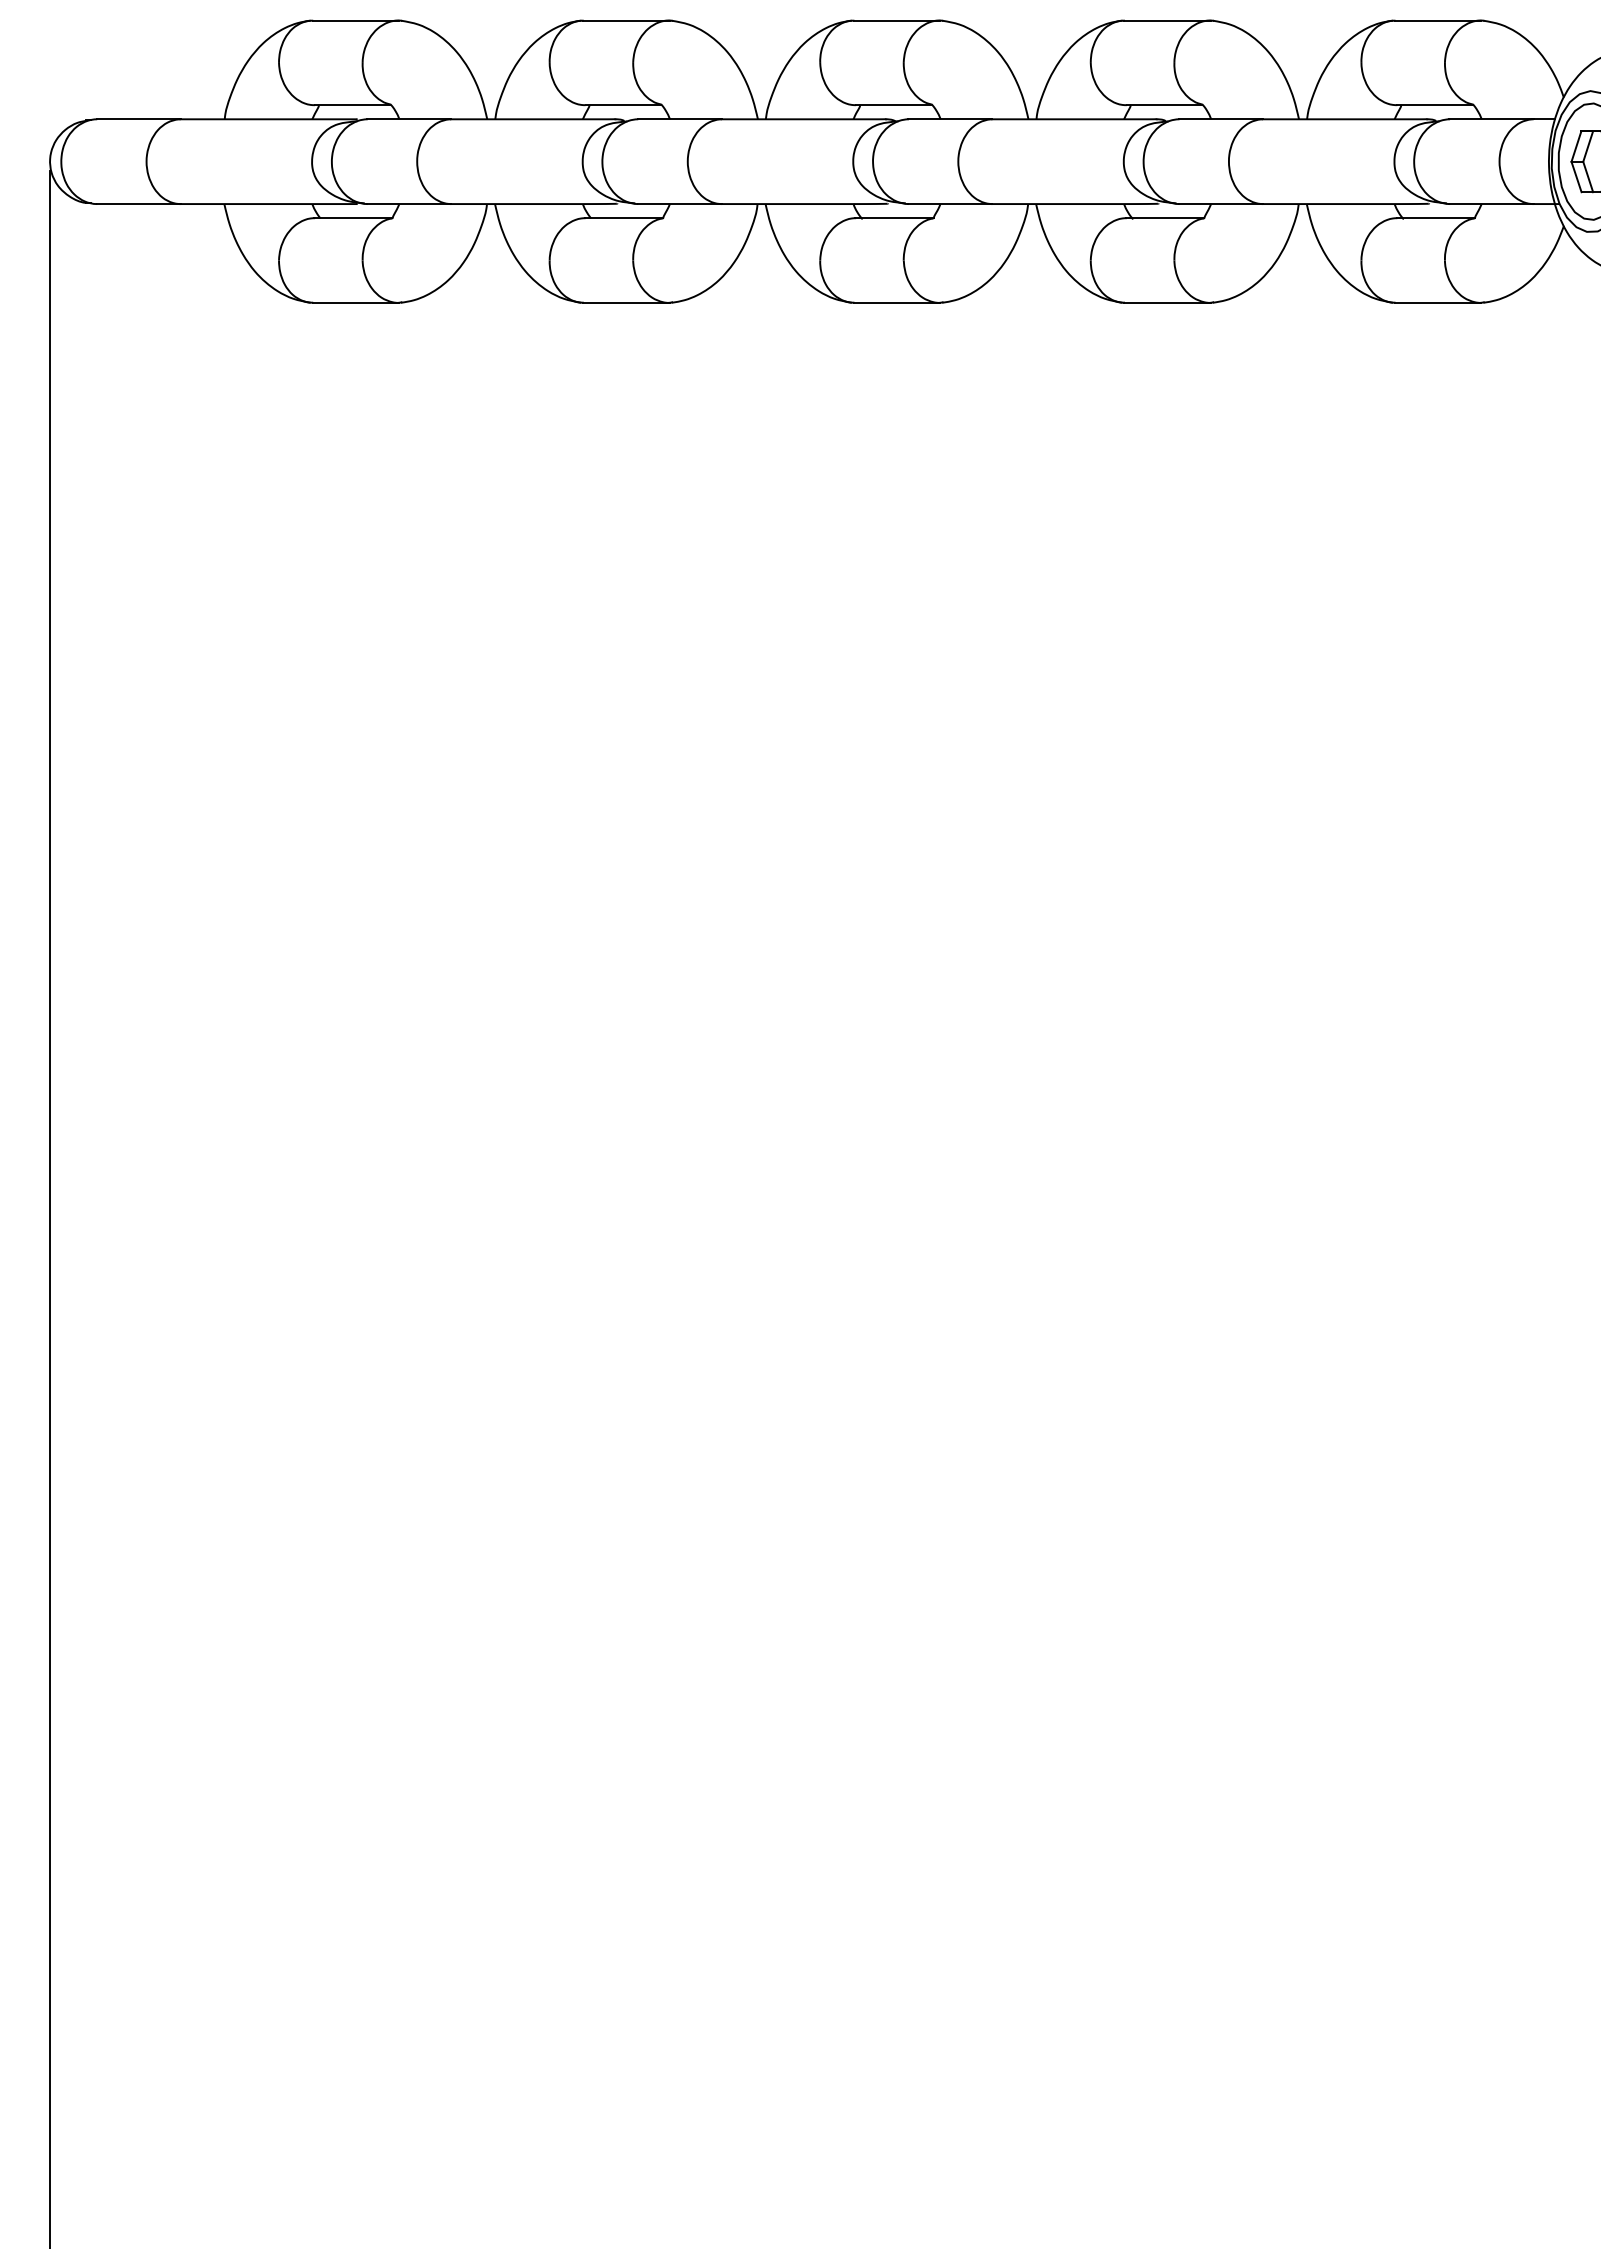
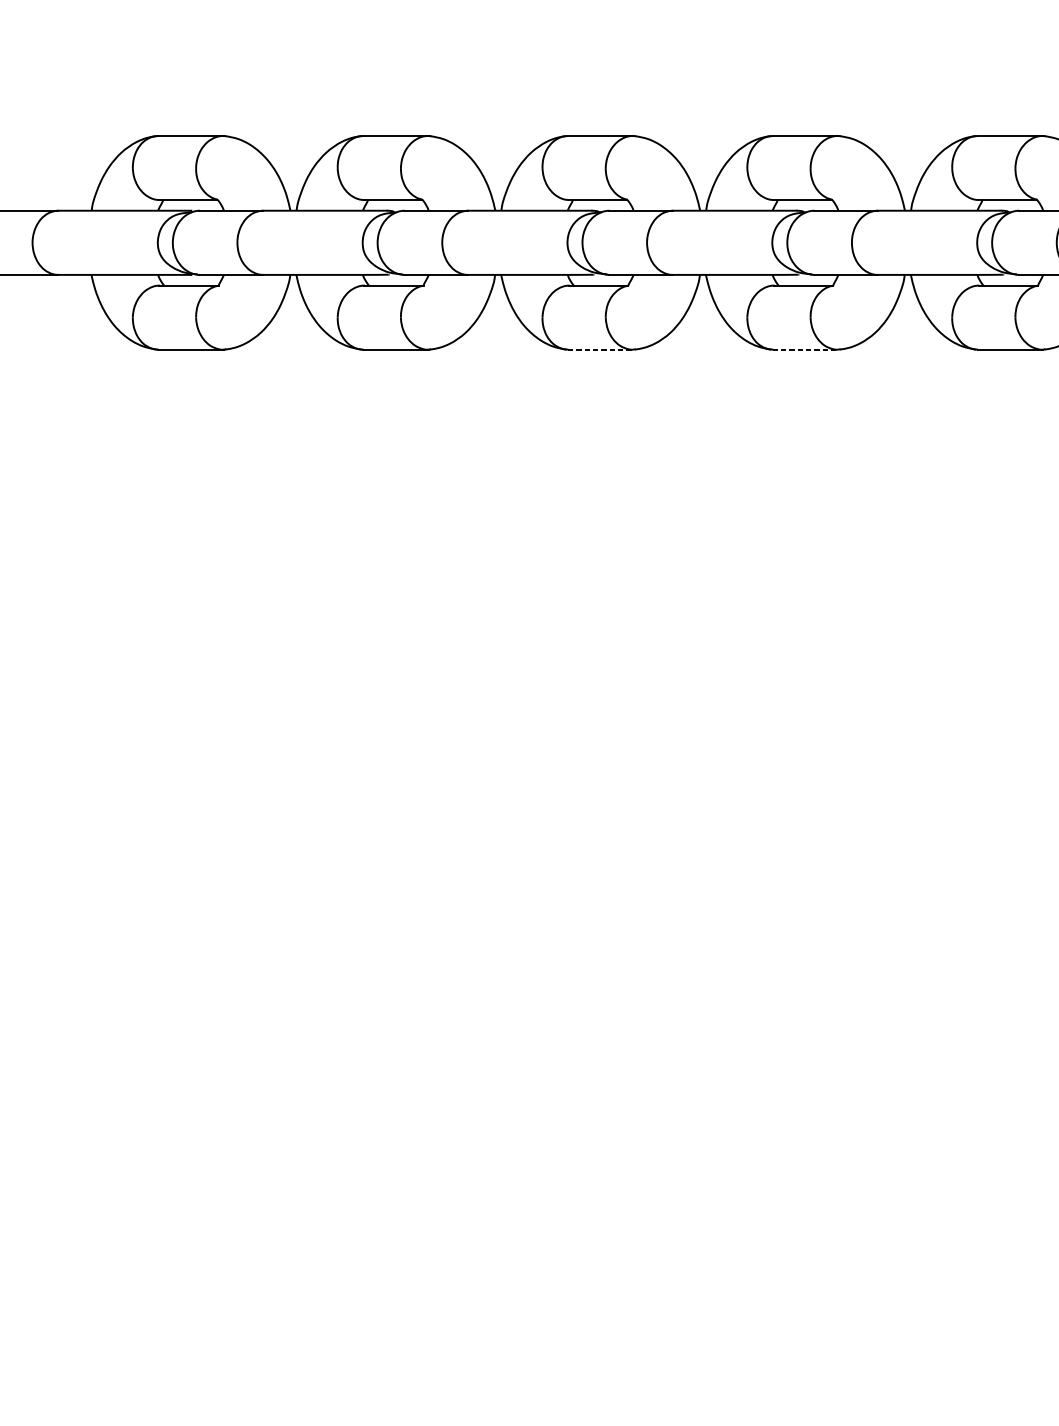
line: (897, 302) -> (601, 349), solid -> dashed
line: (1168, 302) -> (806, 349), solid -> dashed

